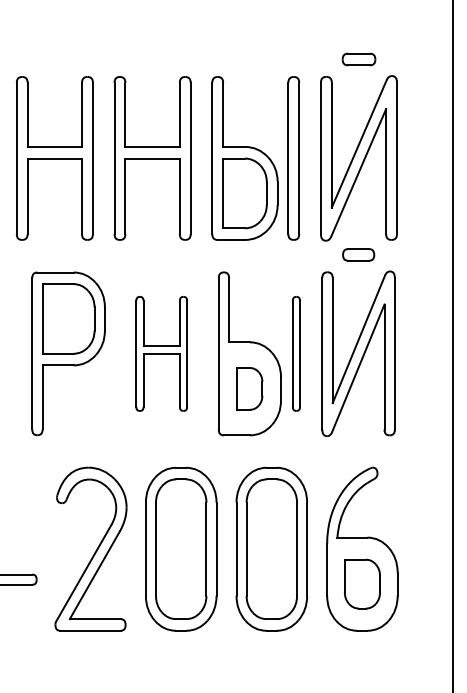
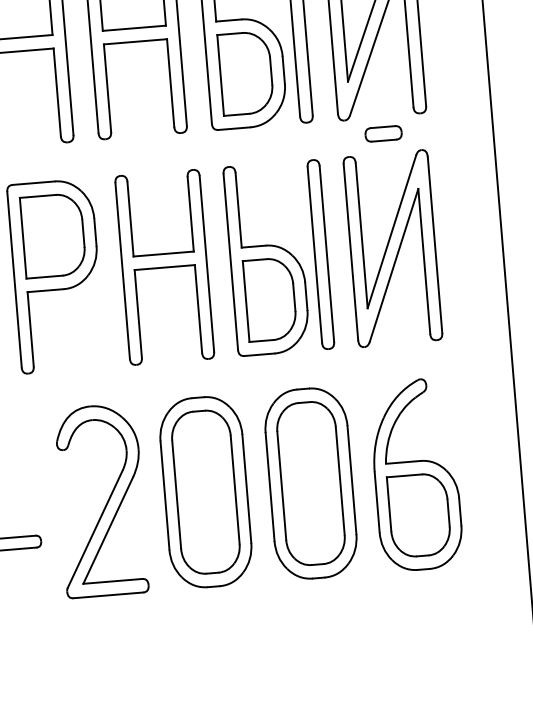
part: (161, 353) -> (164, 267), size x1.43
part: (296, 353) -> (320, 254), size x1.43
part: (249, 388) -> (269, 299), size x1.67
part: (362, 583) -> (419, 514), size x1.43

